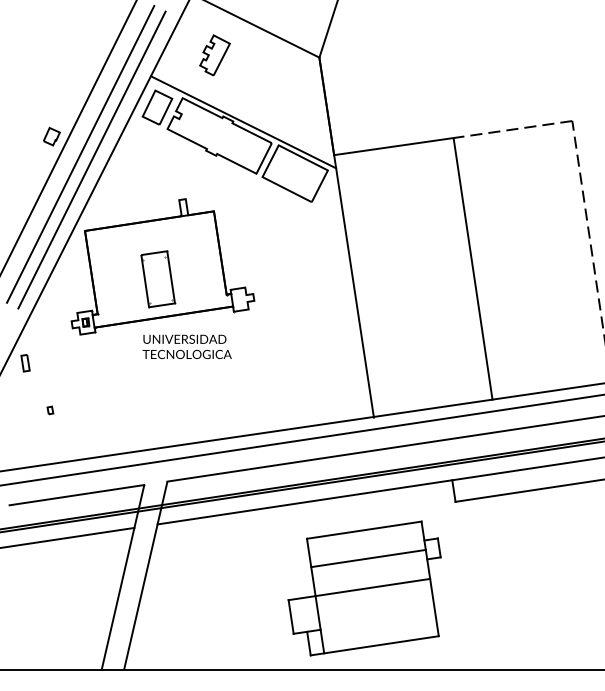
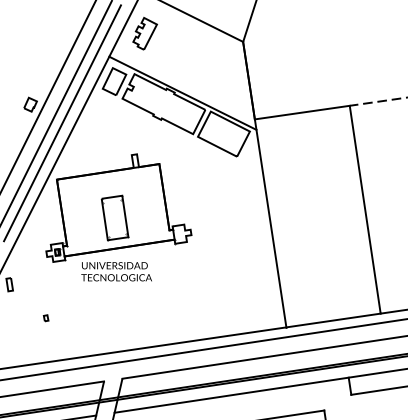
part: (214, 55) -> (144, 33), moved
text: (186, 346) -> (116, 271), moved
part: (50, 410) -> (46, 318), moved

